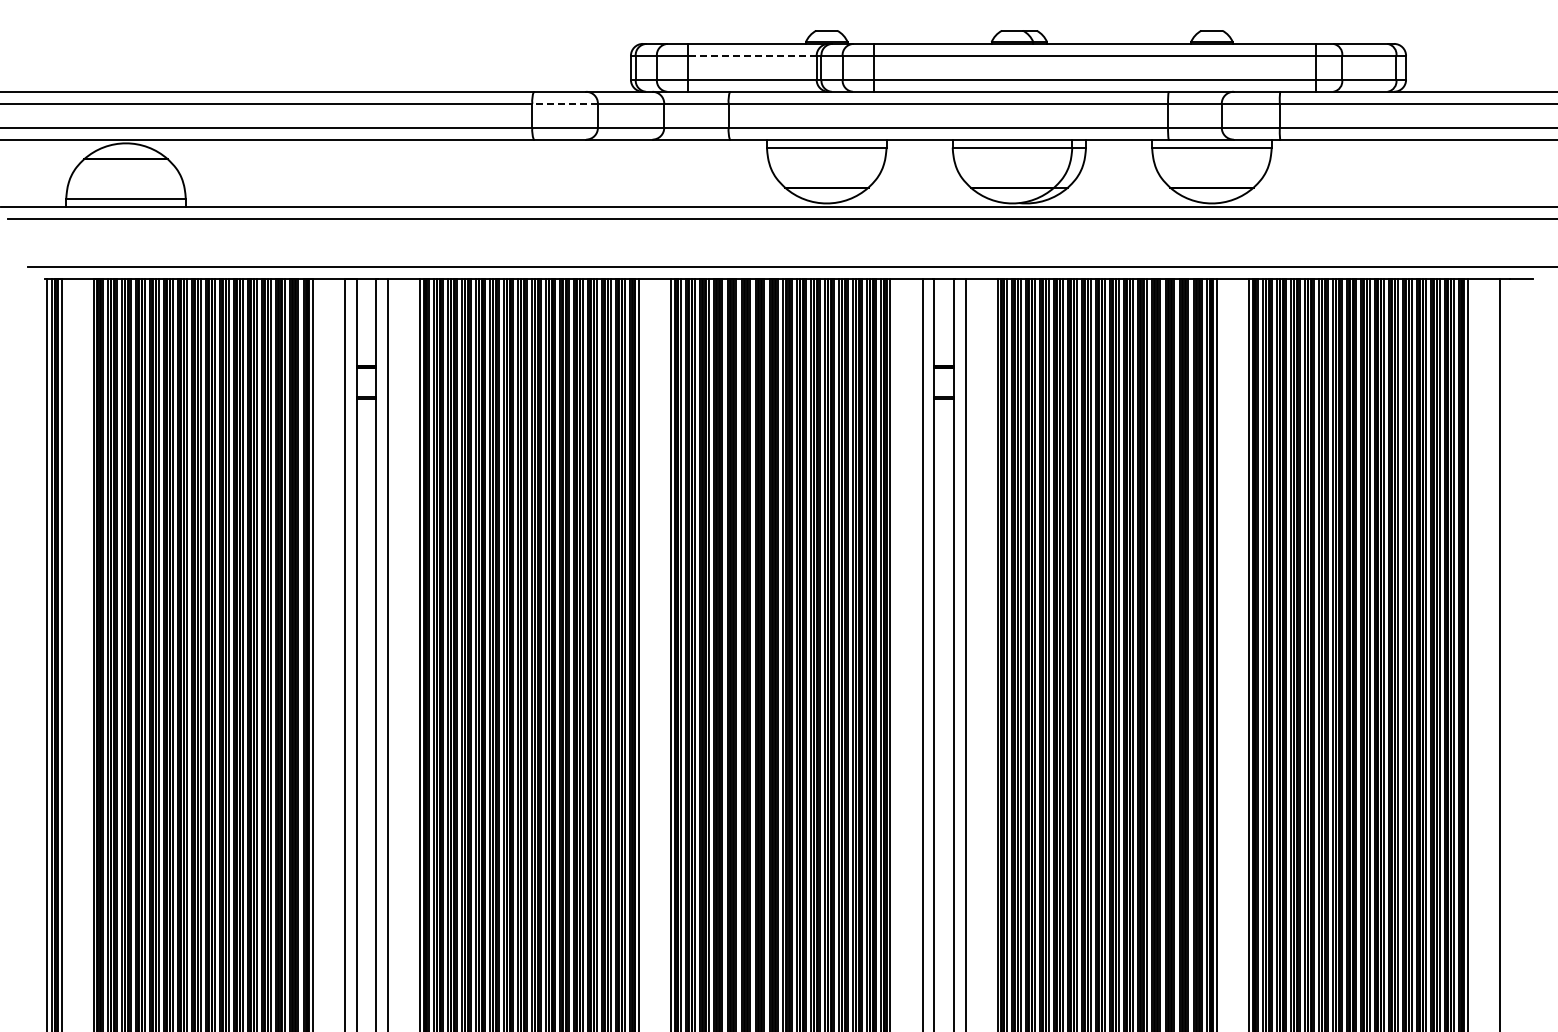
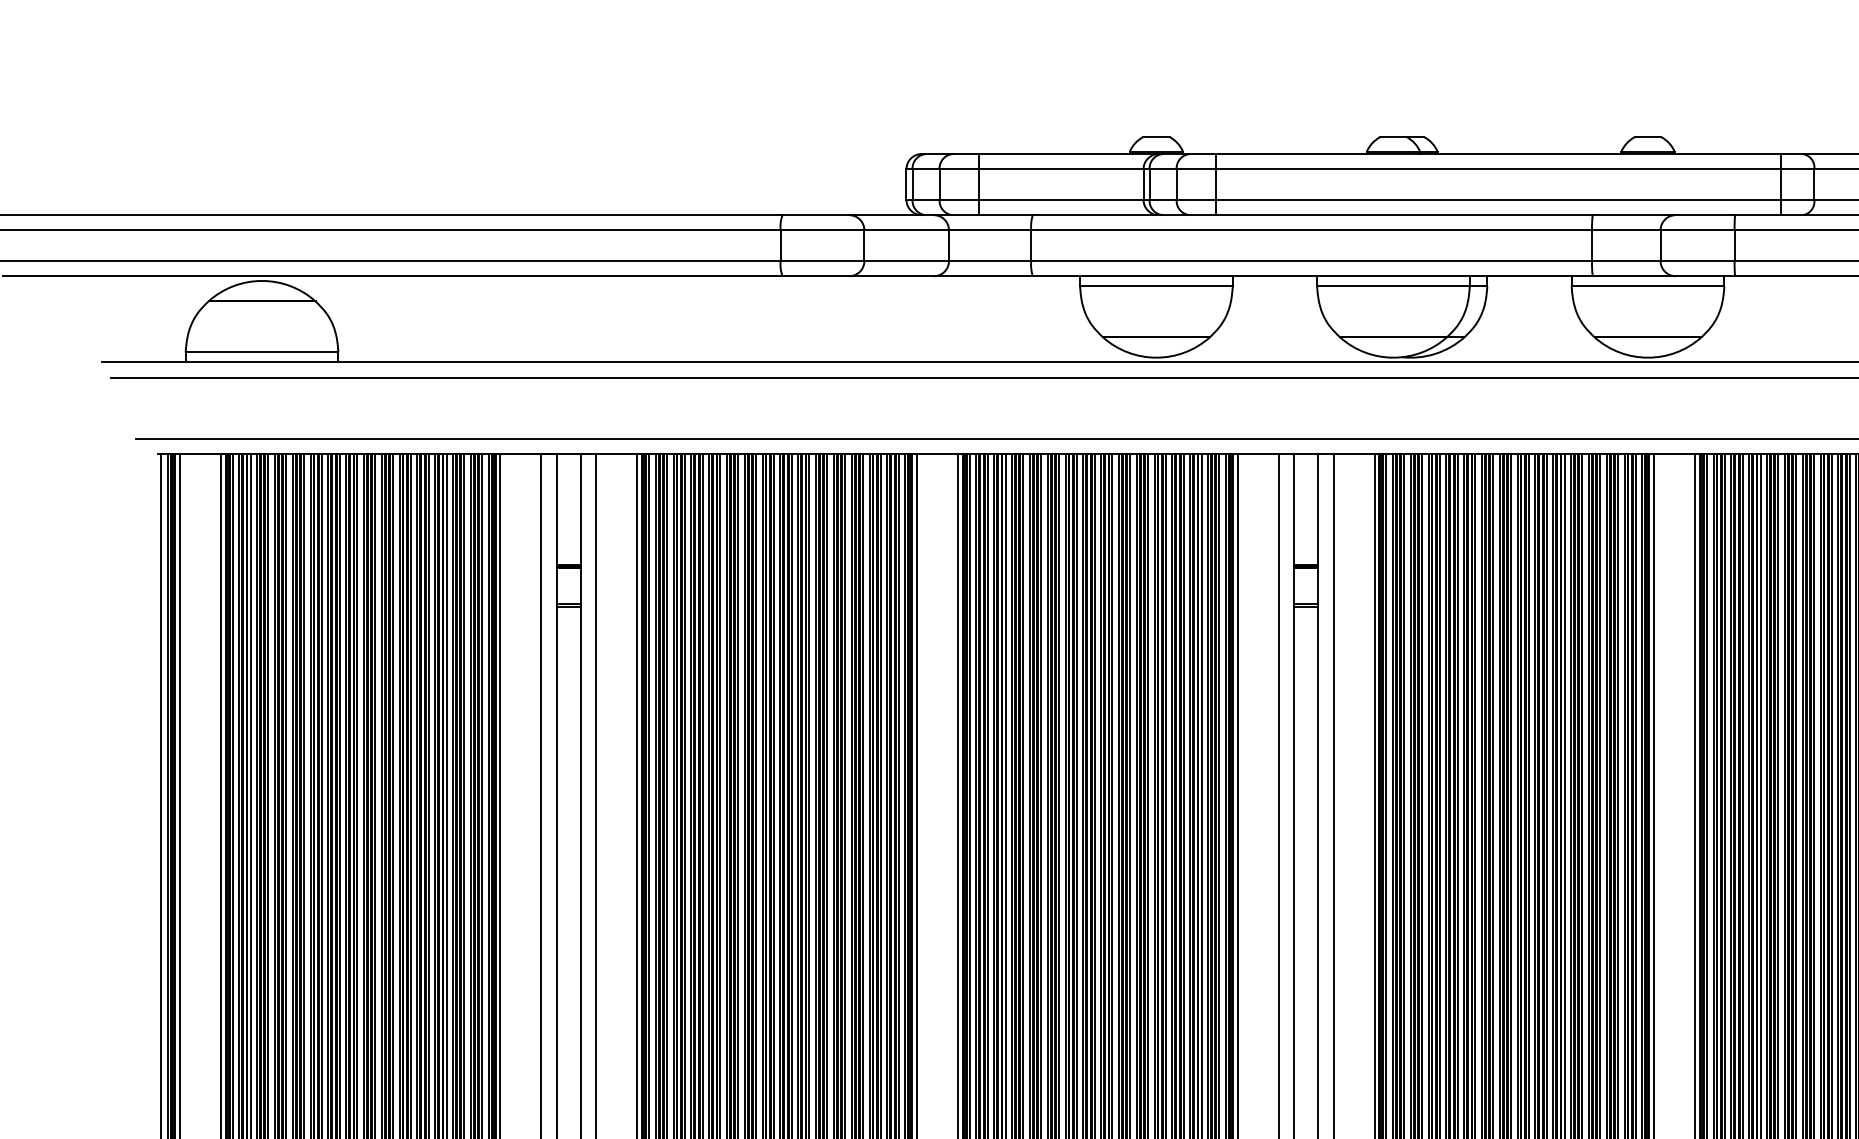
line: (751, 55) -> (1060, 168), dashed -> solid
line: (565, 103) -> (822, 230), dashed -> solid

